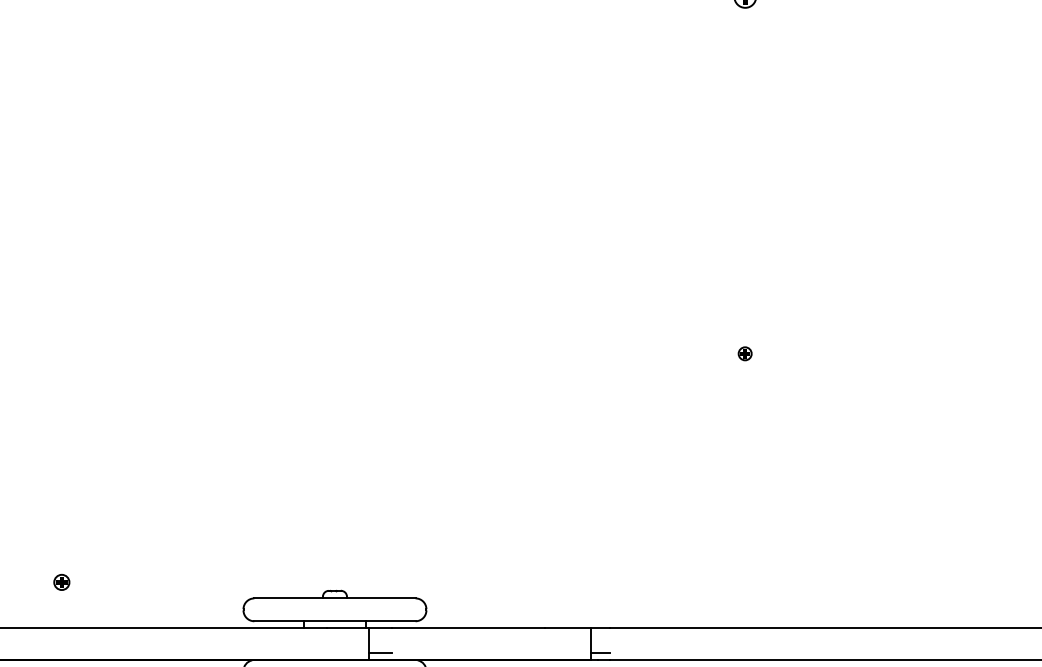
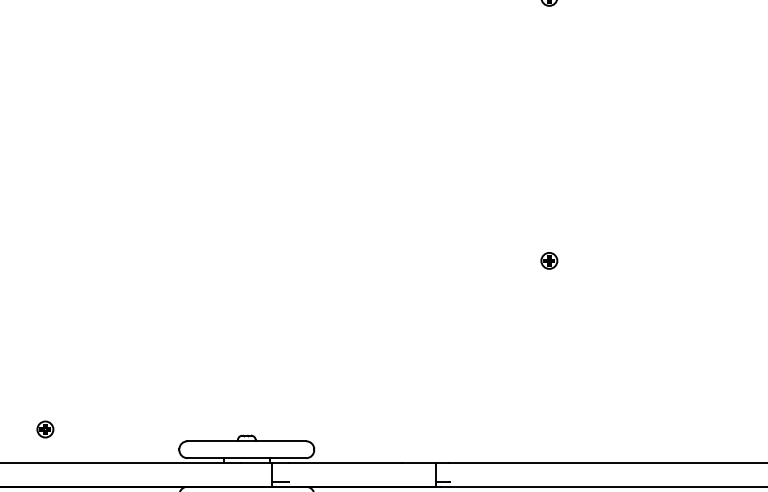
part: (744, 353) -> (548, 260), size x1.67
part: (61, 582) -> (45, 429), size x1.43

